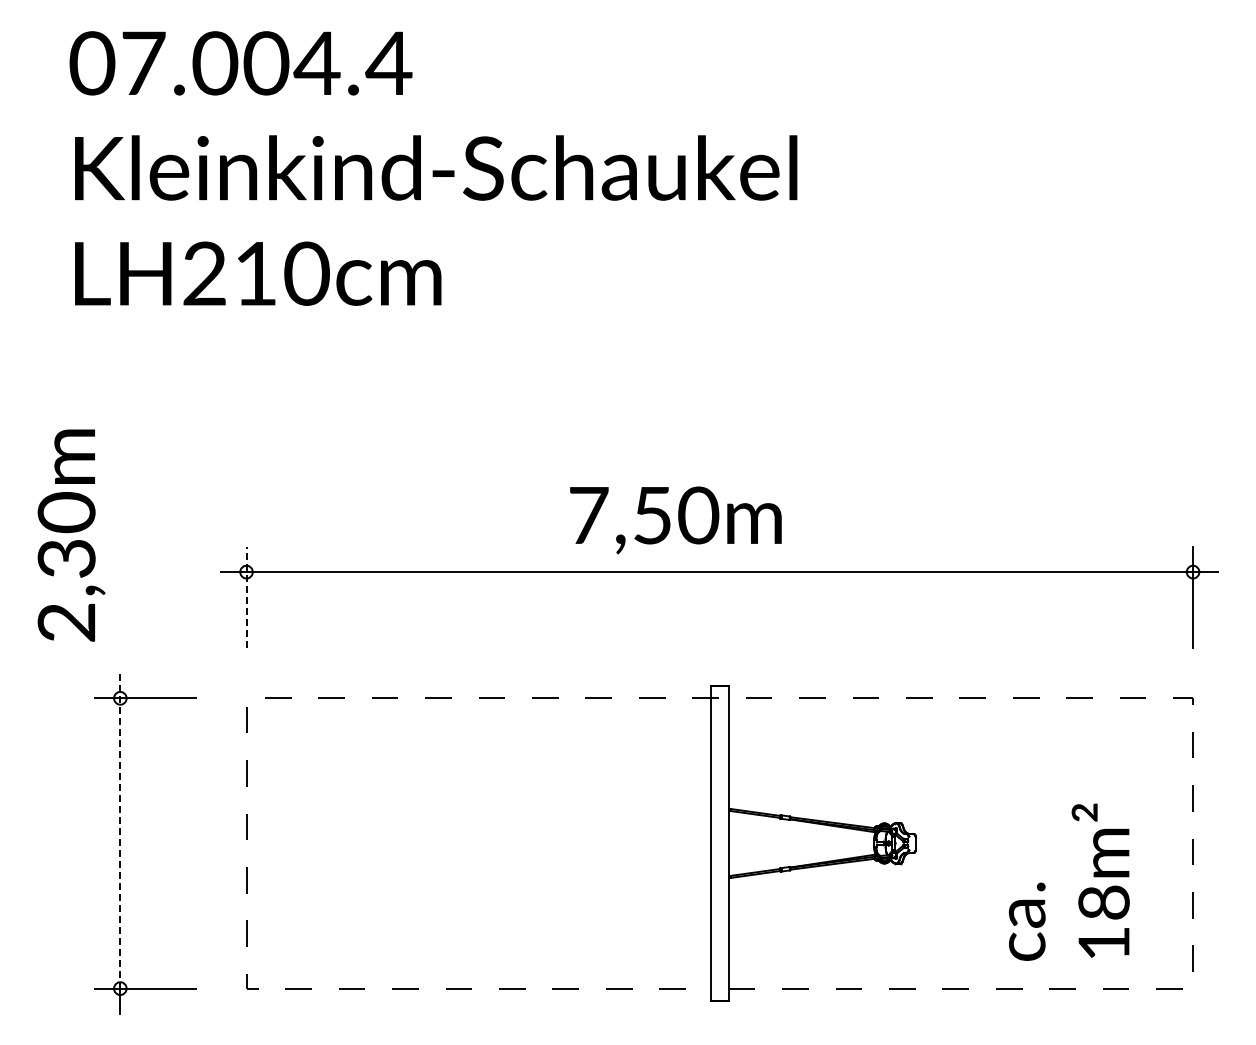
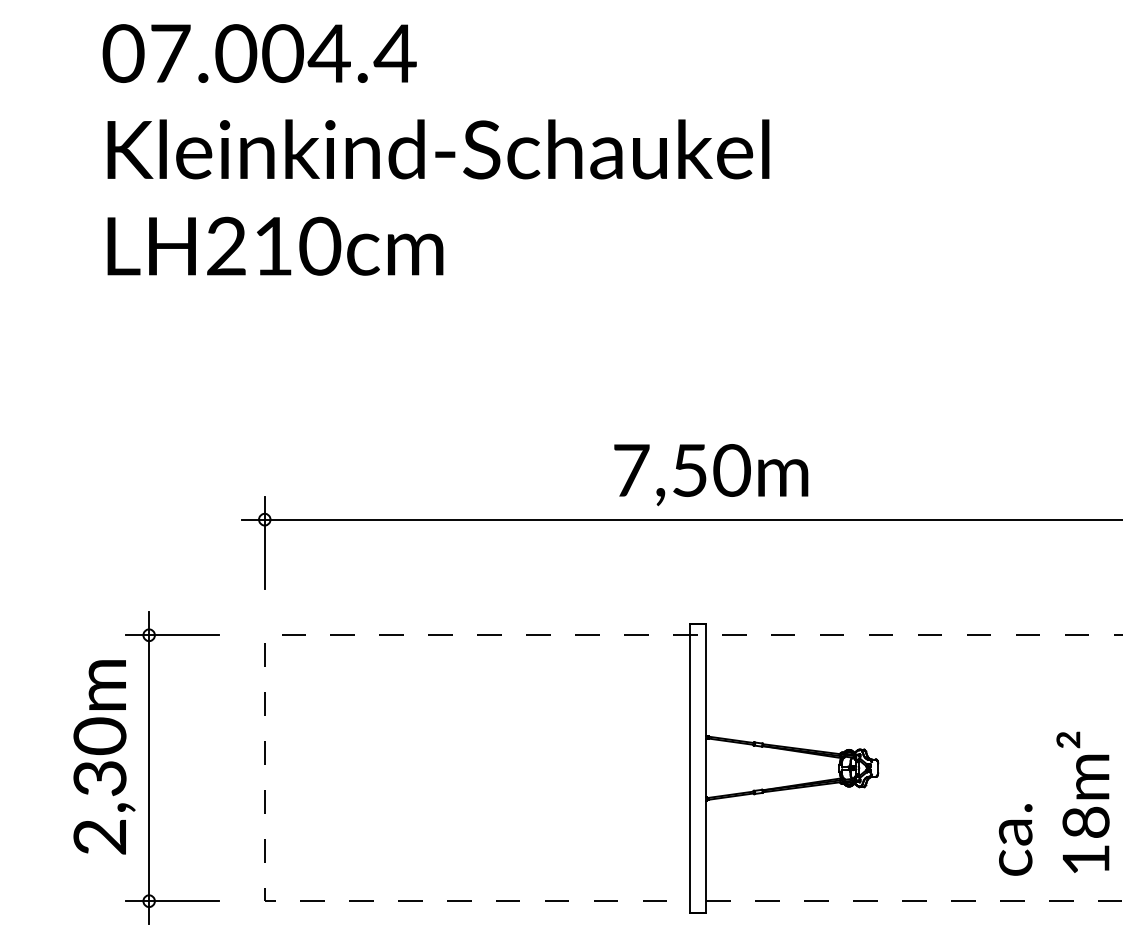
text: (675, 520) -> (710, 475), moved
text: (71, 535) -> (104, 757), moved
line: (246, 596) -> (264, 541), dashed -> solid
line: (120, 830) -> (149, 756), dashed -> solid
text: (1068, 881) -> (1053, 803), moved

